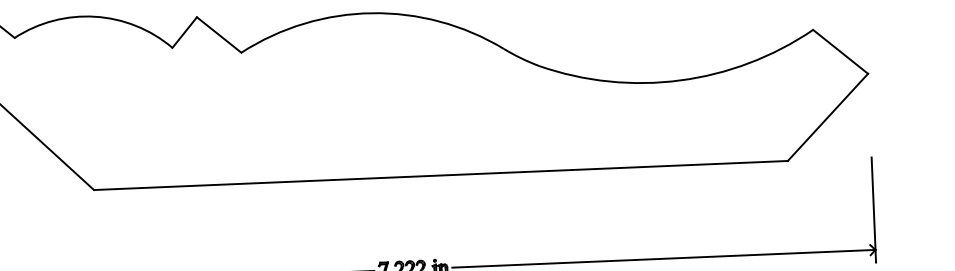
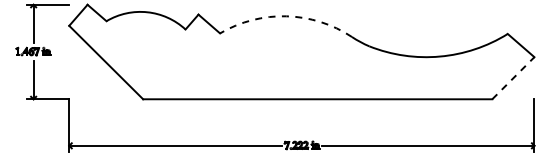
arc: (371, 13) -> (286, 16), solid -> dashed
line: (828, 117) -> (513, 78), solid -> dashed

